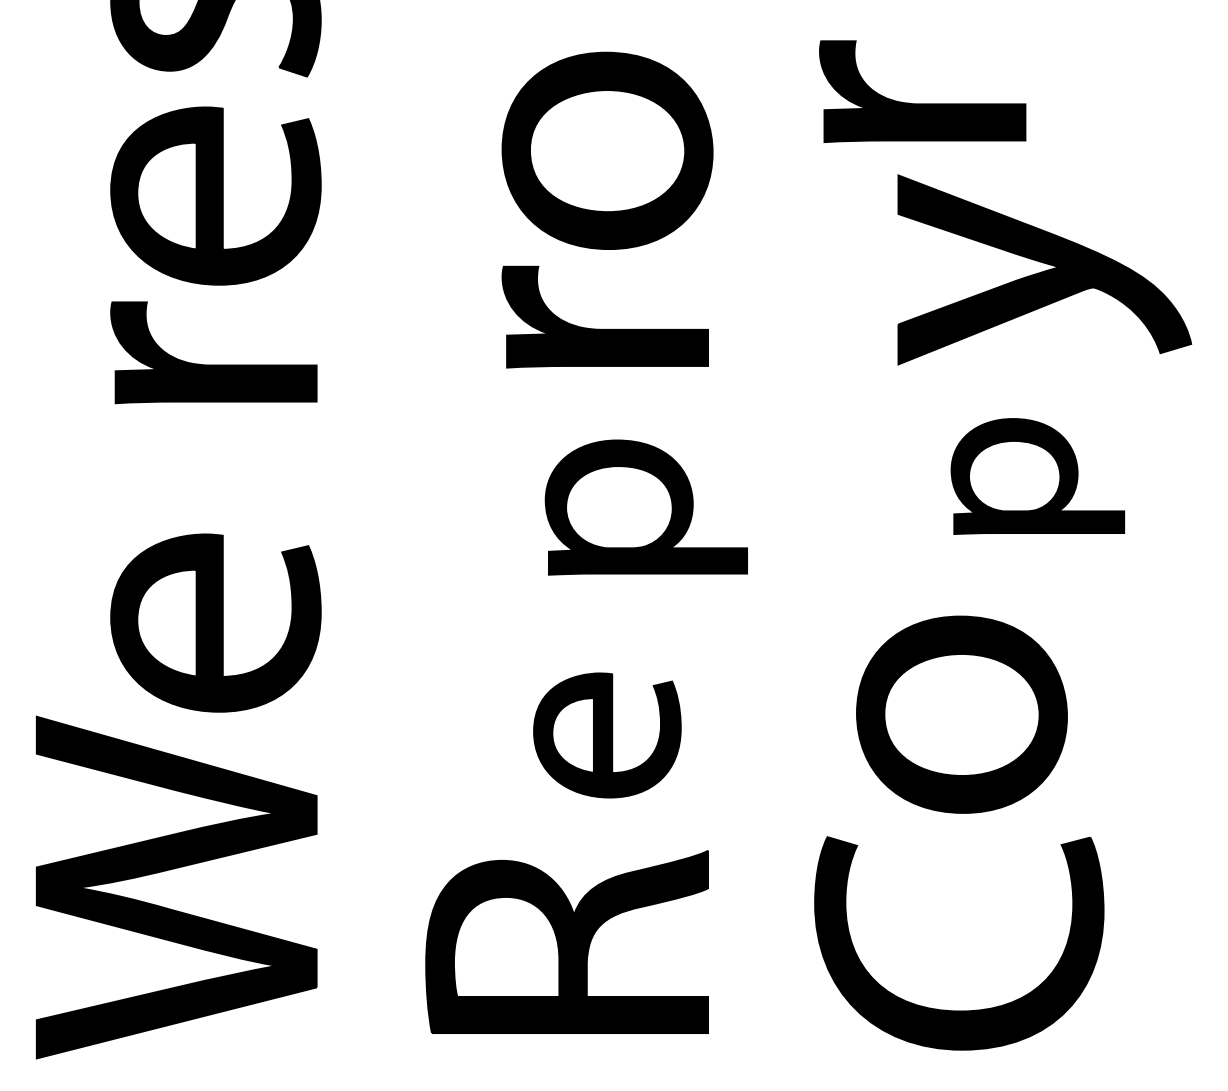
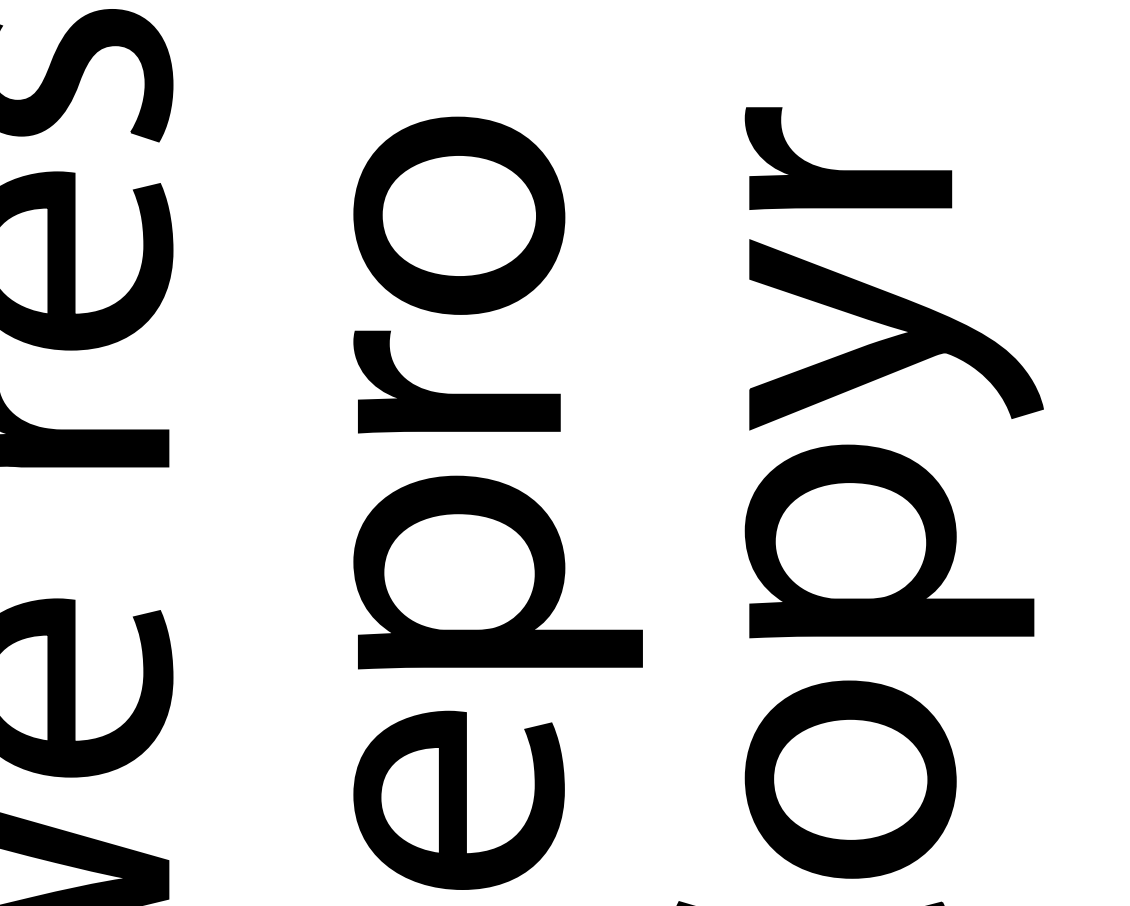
part: (922, 103) -> (848, 170), moved
part: (1037, 476) -> (889, 541), size x1.67
part: (646, 507) -> (498, 572), size x1.43
part: (961, 714) -> (850, 779), moved
part: (607, 735) -> (459, 800), size x1.43

